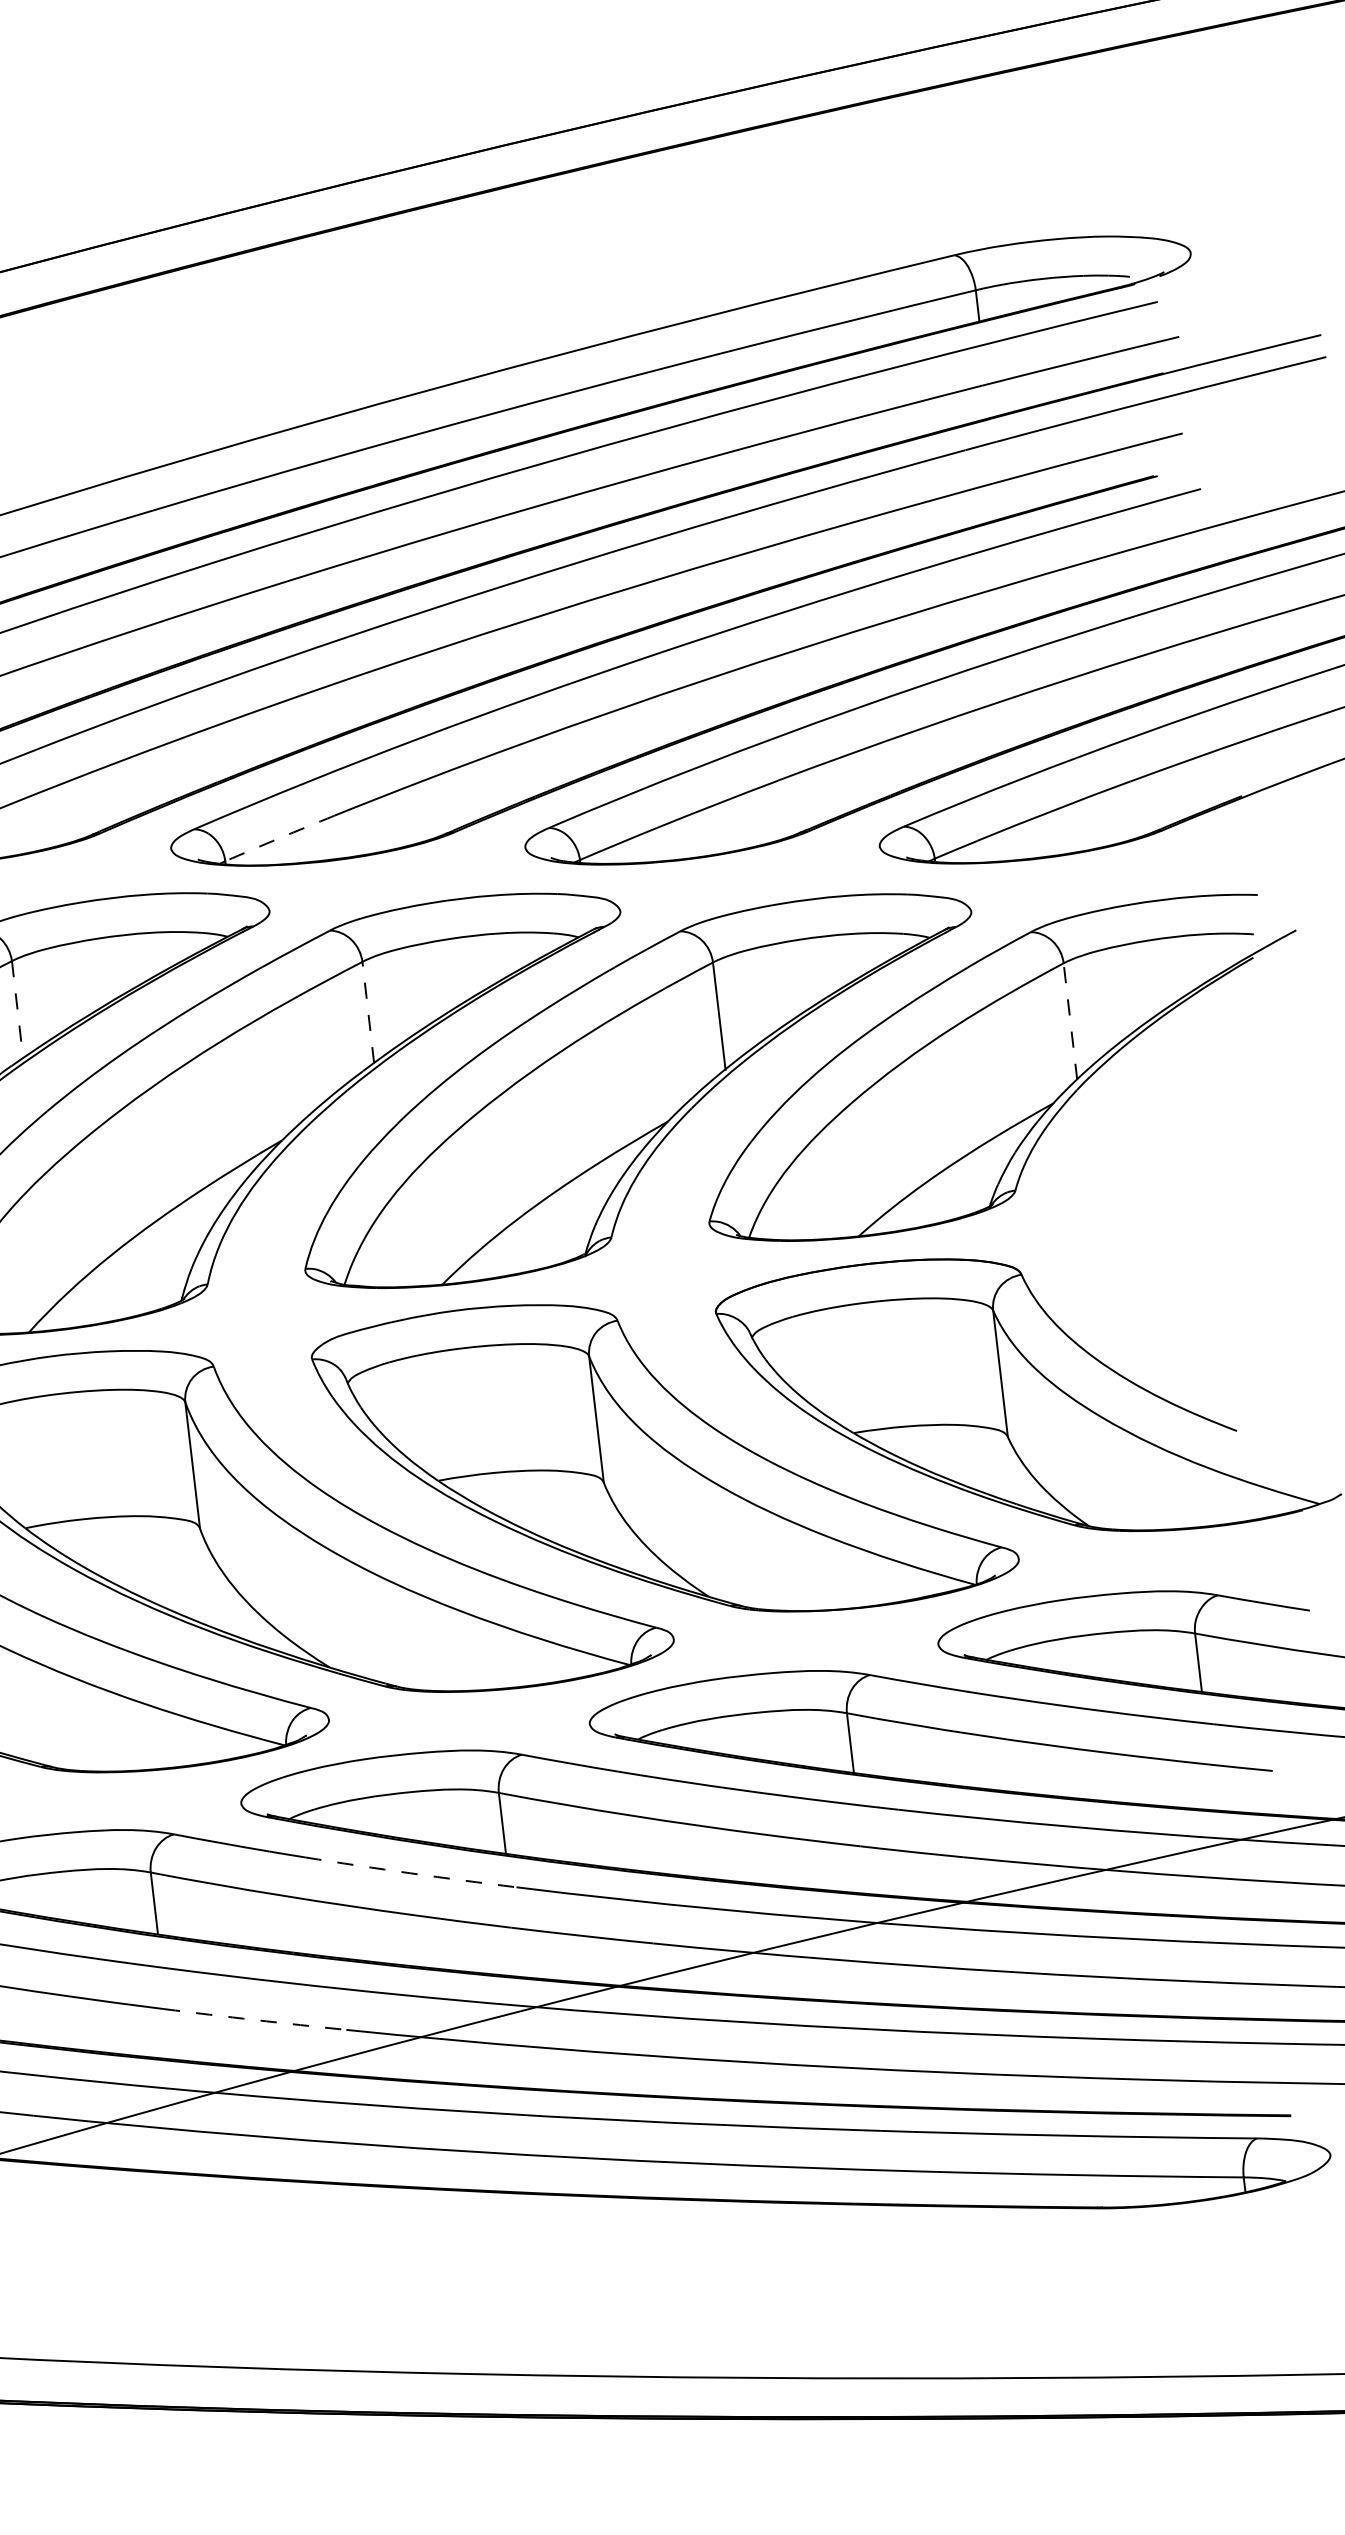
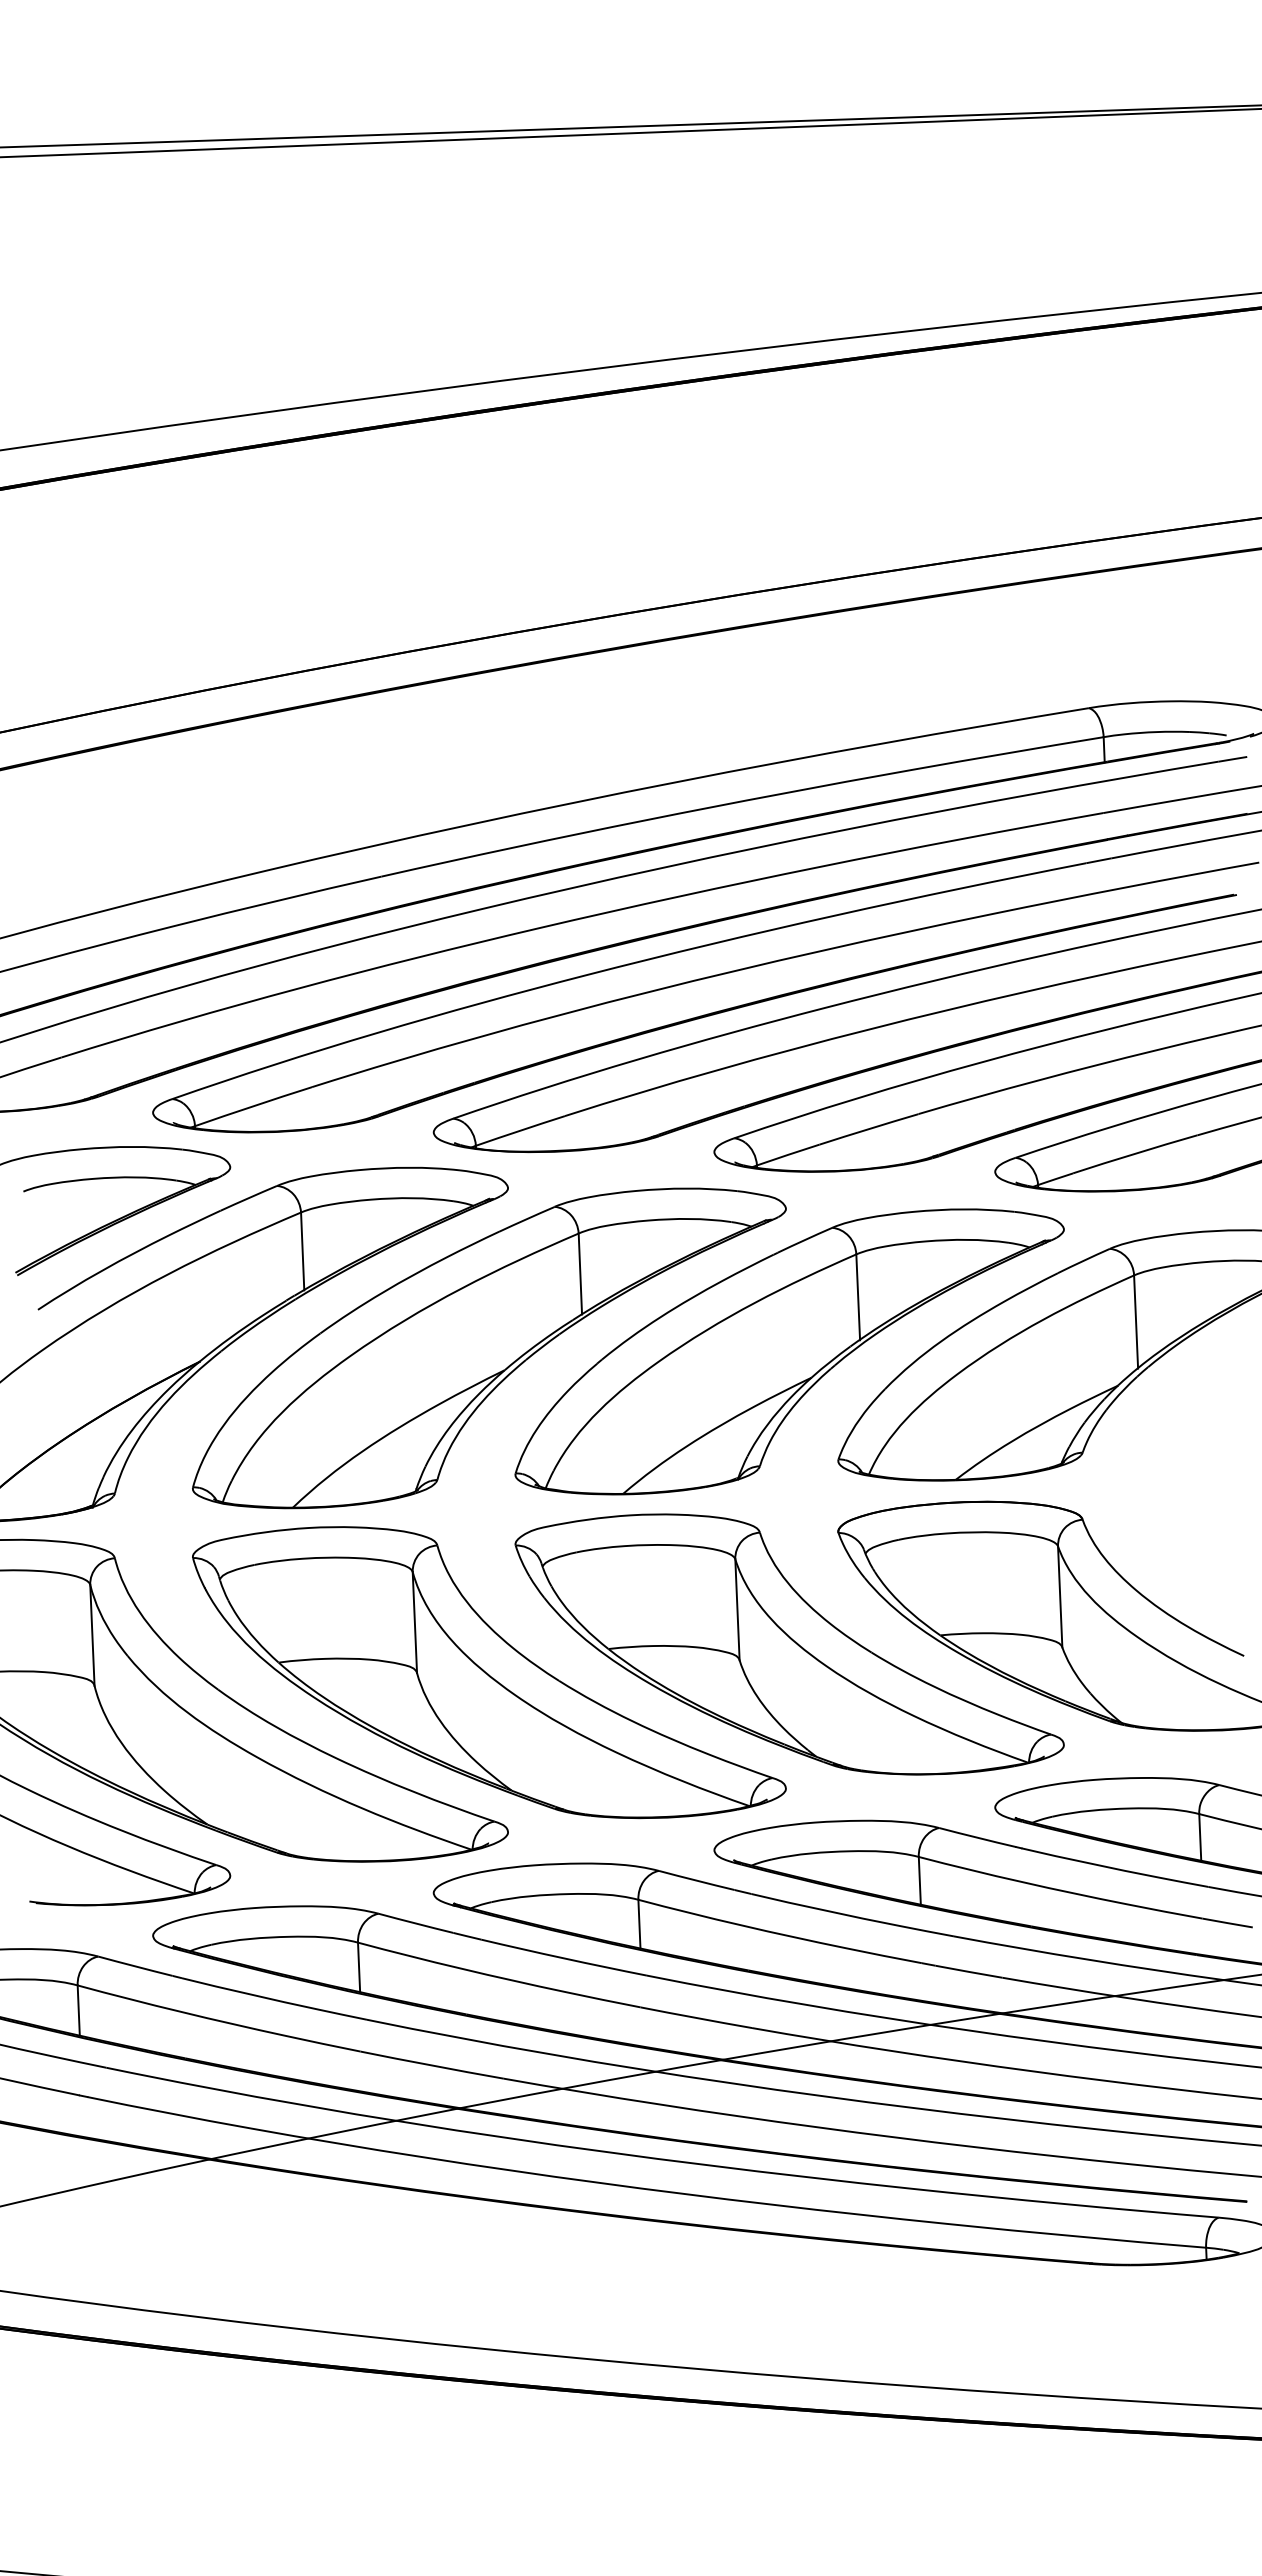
arc: (279, 837) -> (520, 1130), dashed -> solid
line: (17, 1009) -> (302, 1251), dashed -> solid
line: (368, 1013) -> (580, 1274), dashed -> solid
line: (1071, 1022) -> (1136, 1322), dashed -> solid
arc: (410, 1873) -> (563, 1958), dashed -> solid
arc: (255, 2019) -> (432, 2065), dashed -> solid

